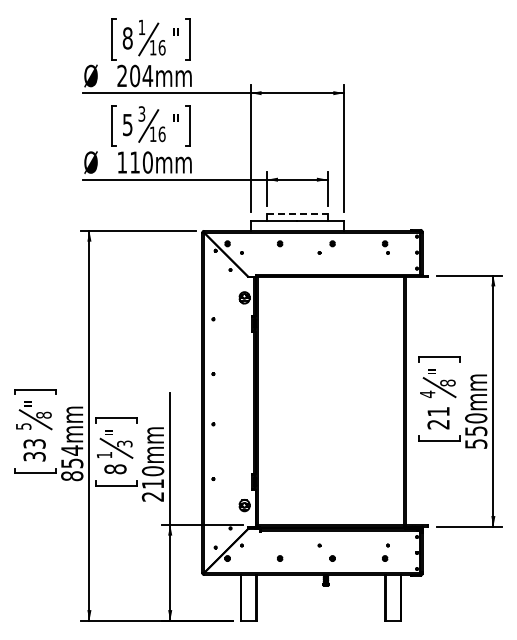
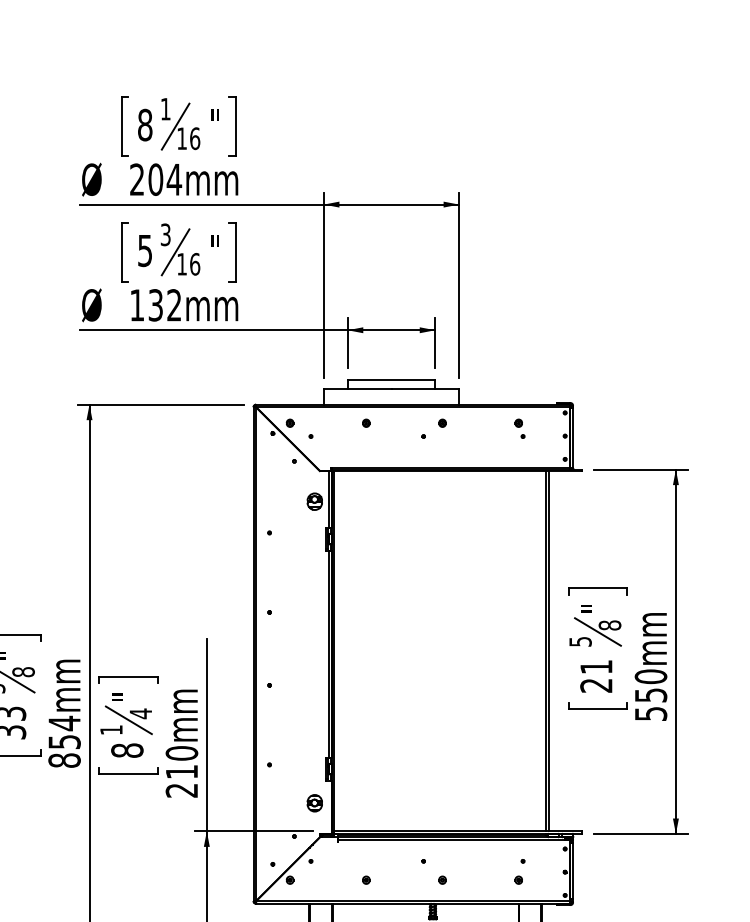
text: (141, 162) -> (165, 305), 110mm -> 132mm
line: (297, 214) -> (391, 380), dashed -> solid
text: (427, 394) -> (580, 642), 4 -> 5
text: (124, 443) -> (140, 713), 3 -> 4

